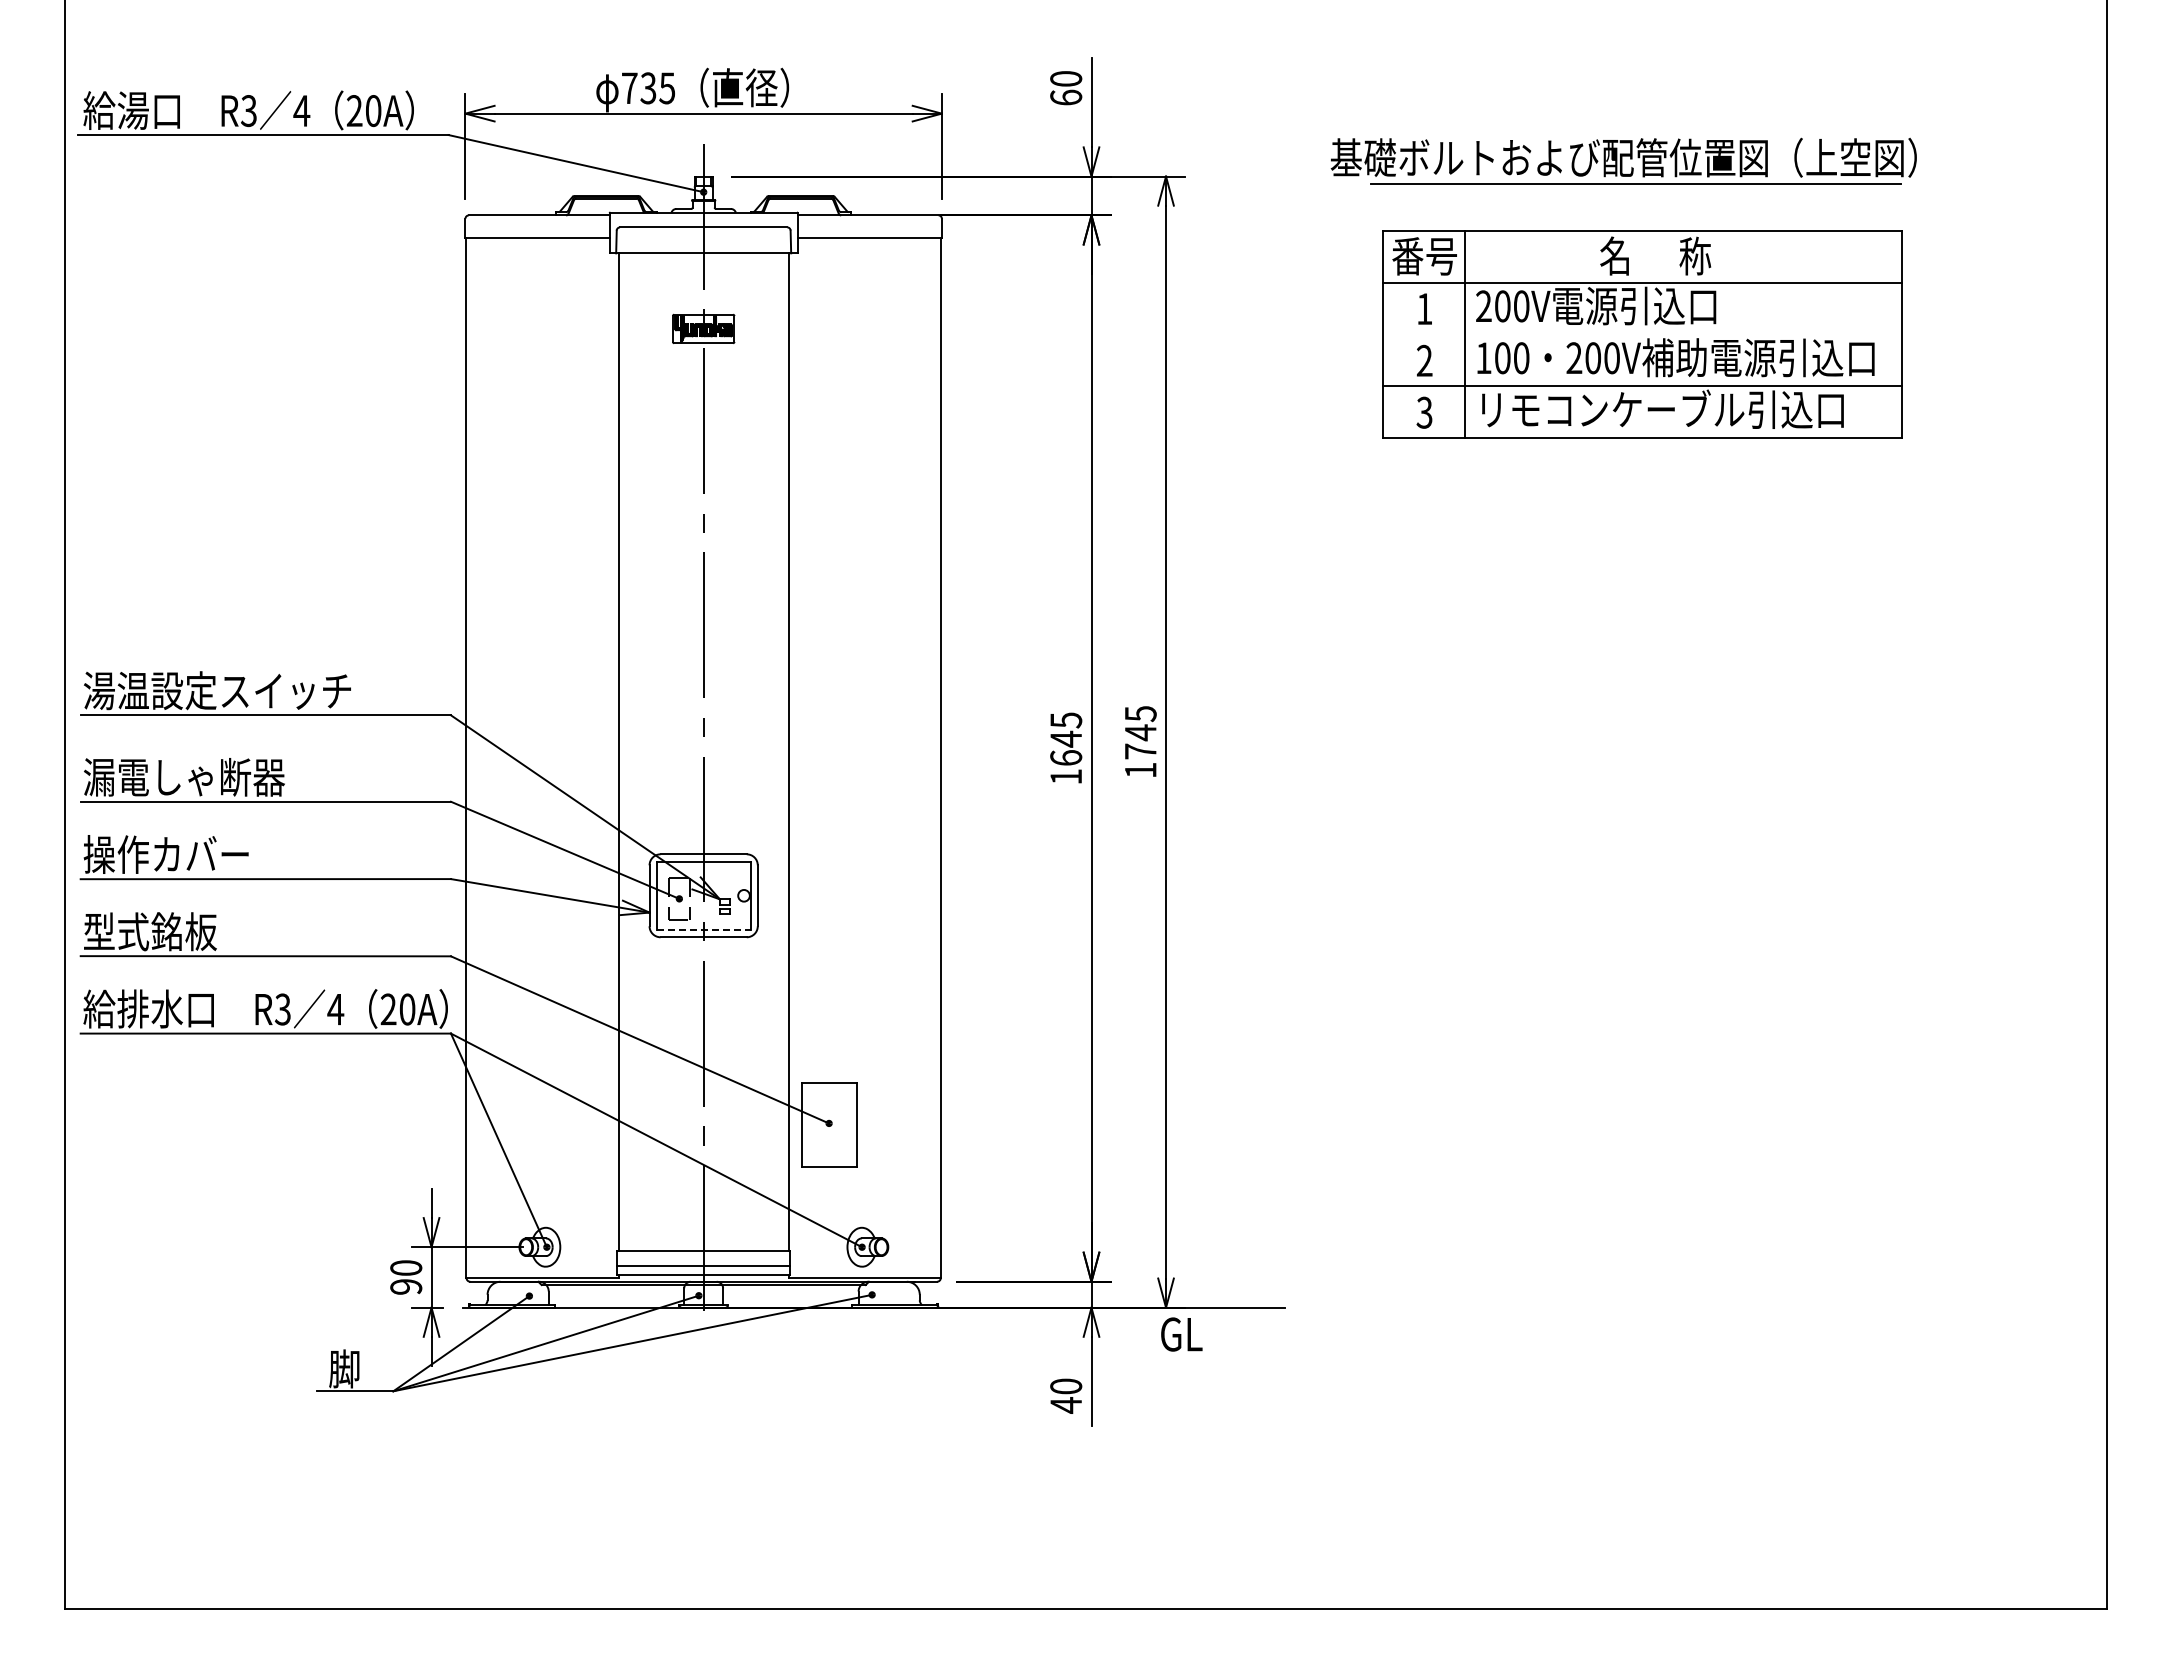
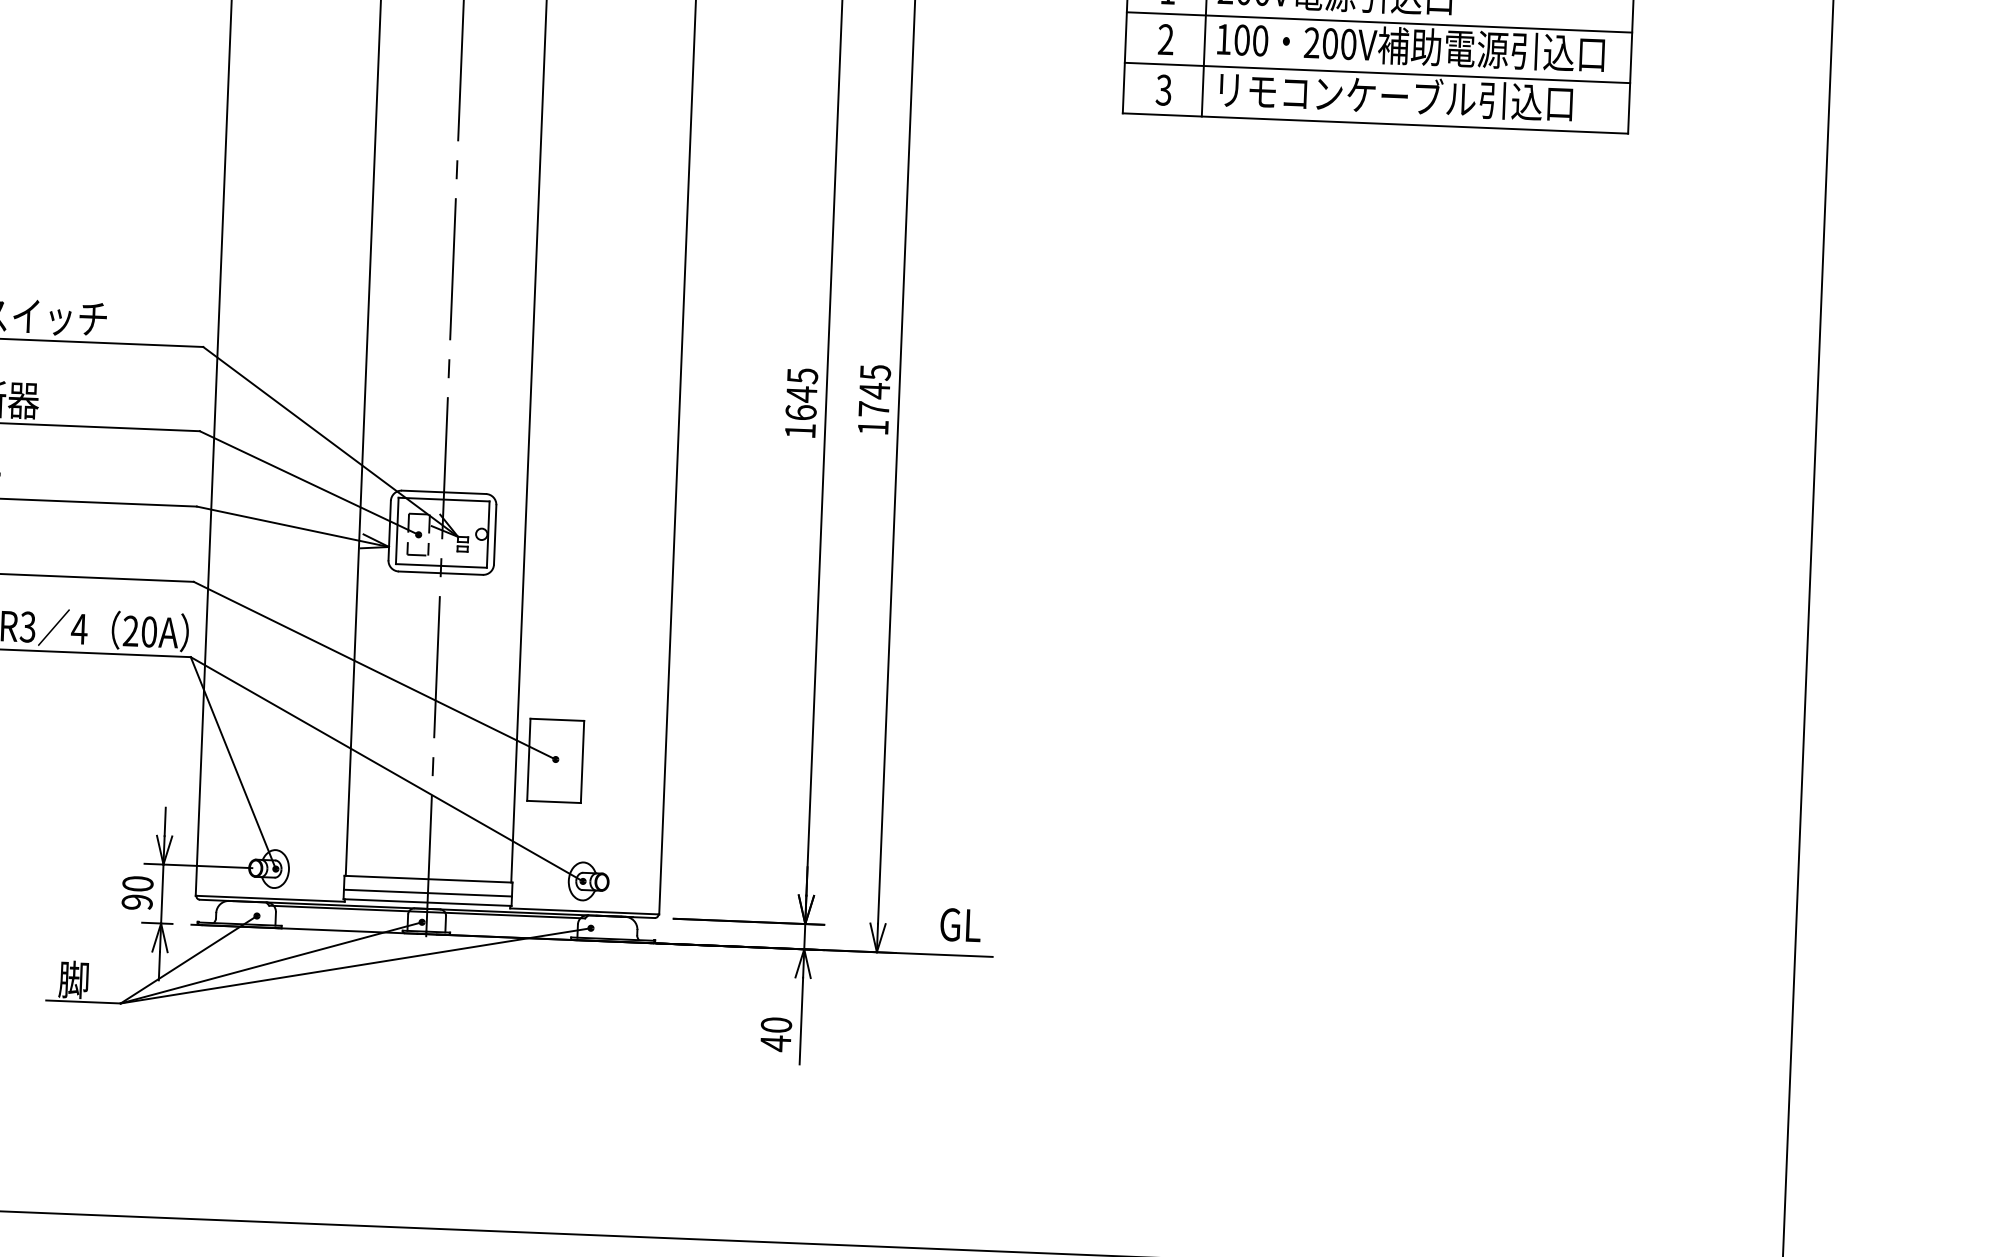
line: (1642, 334) -> (1379, 22), added
line: (704, 929) -> (441, 565), dashed -> solid
text: (1181, 1334) -> (960, 925), moved

